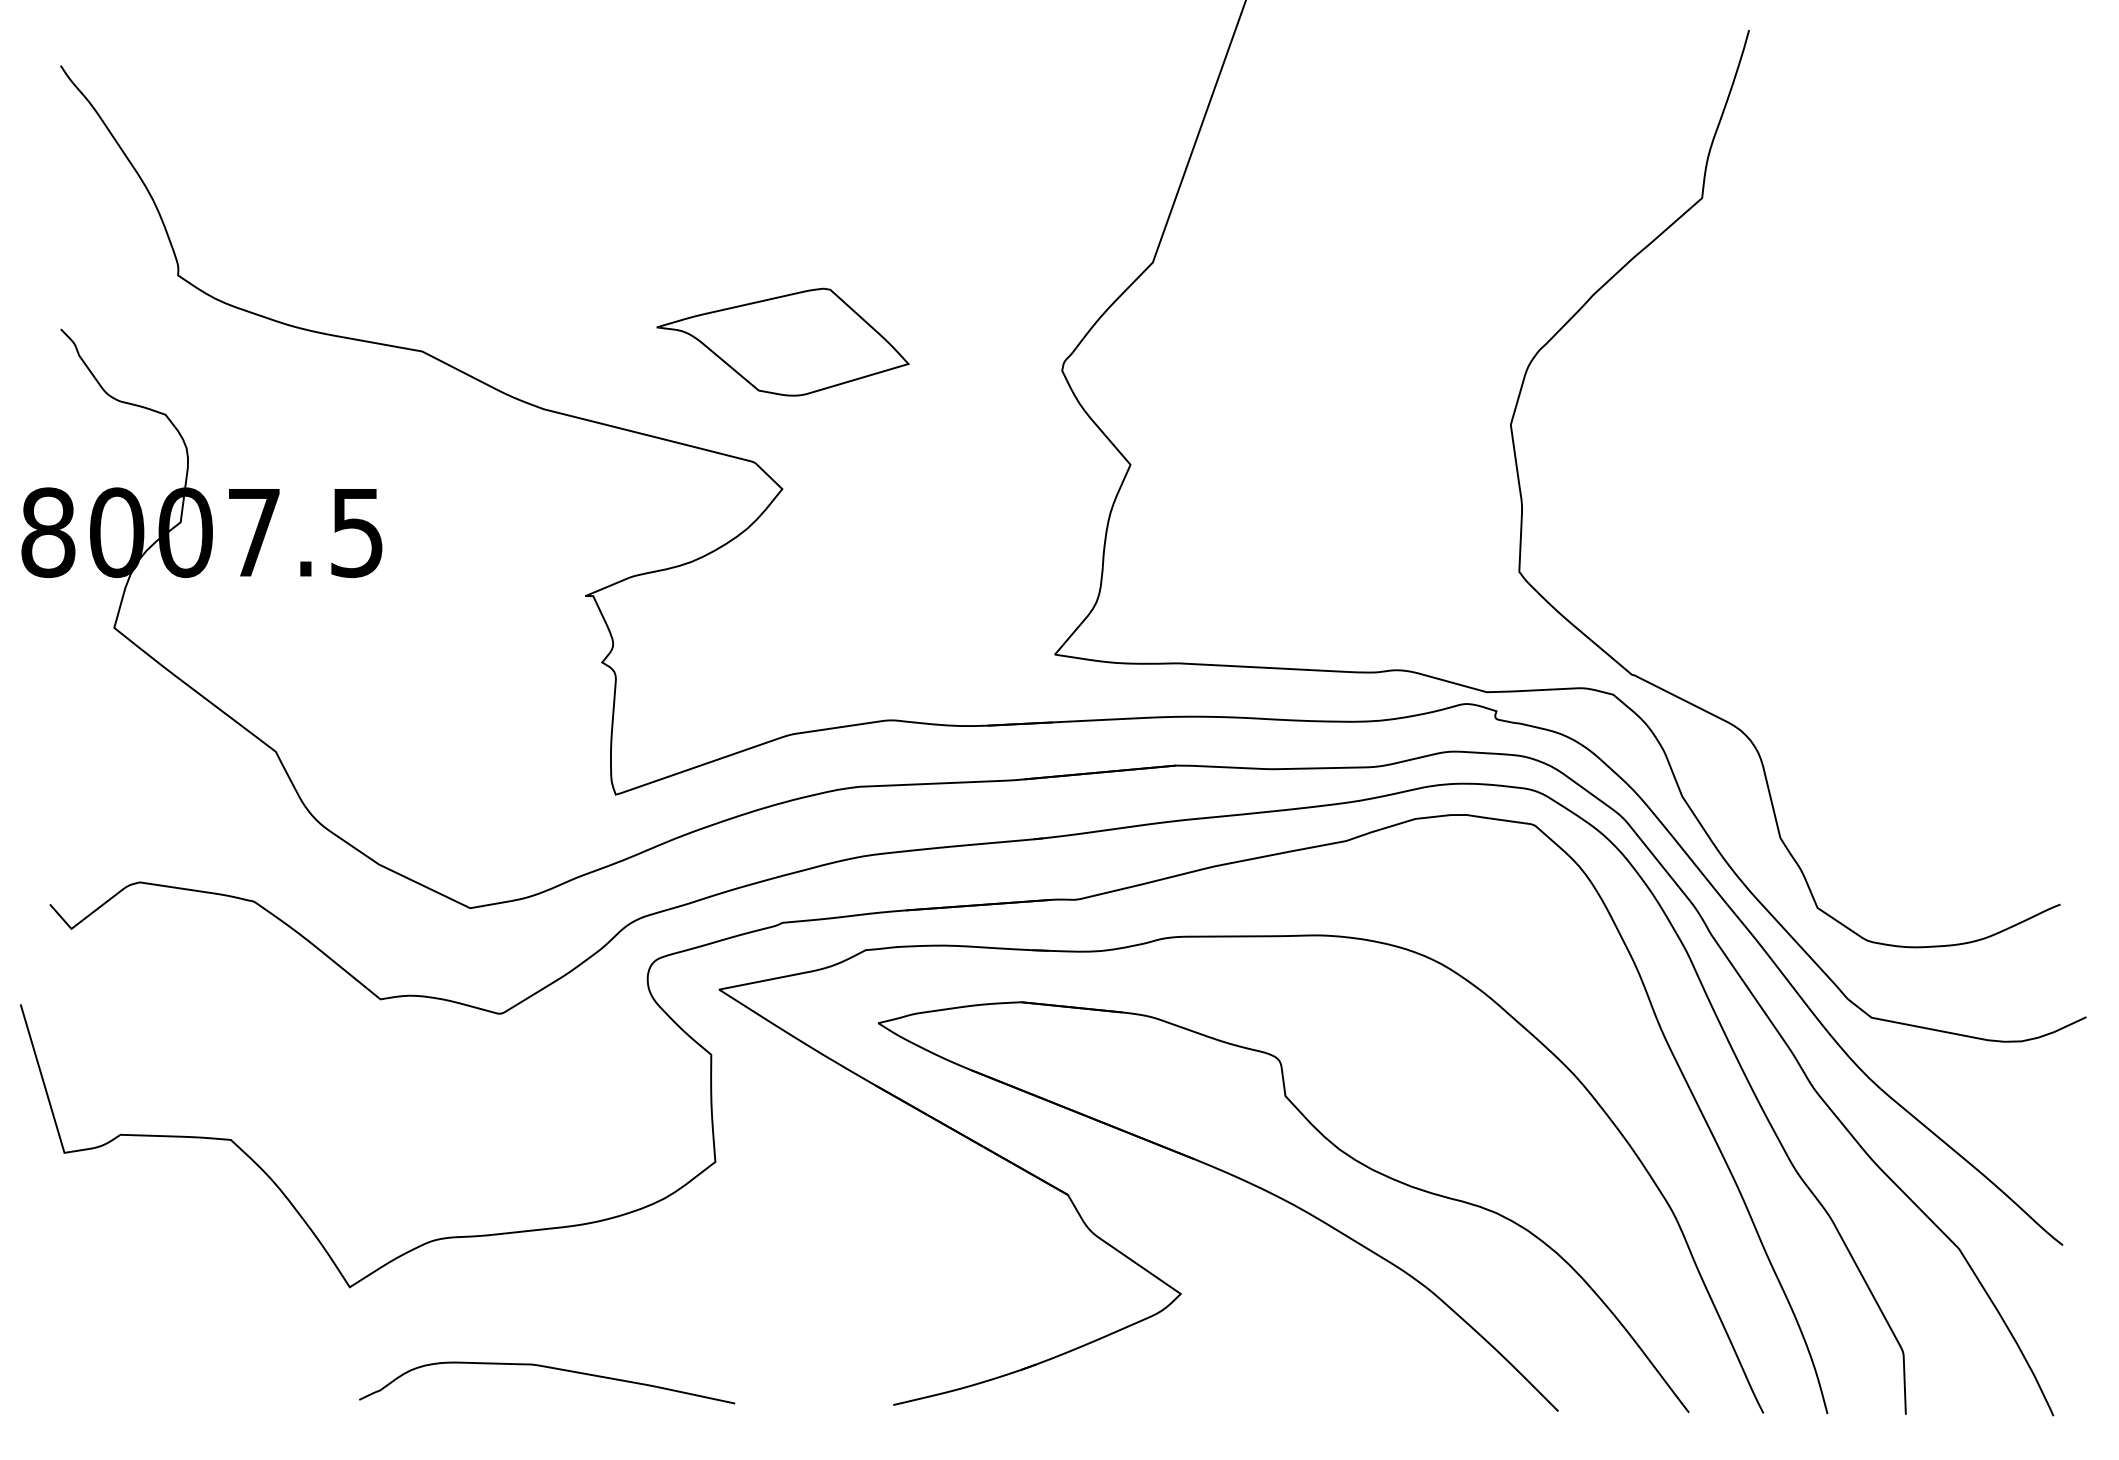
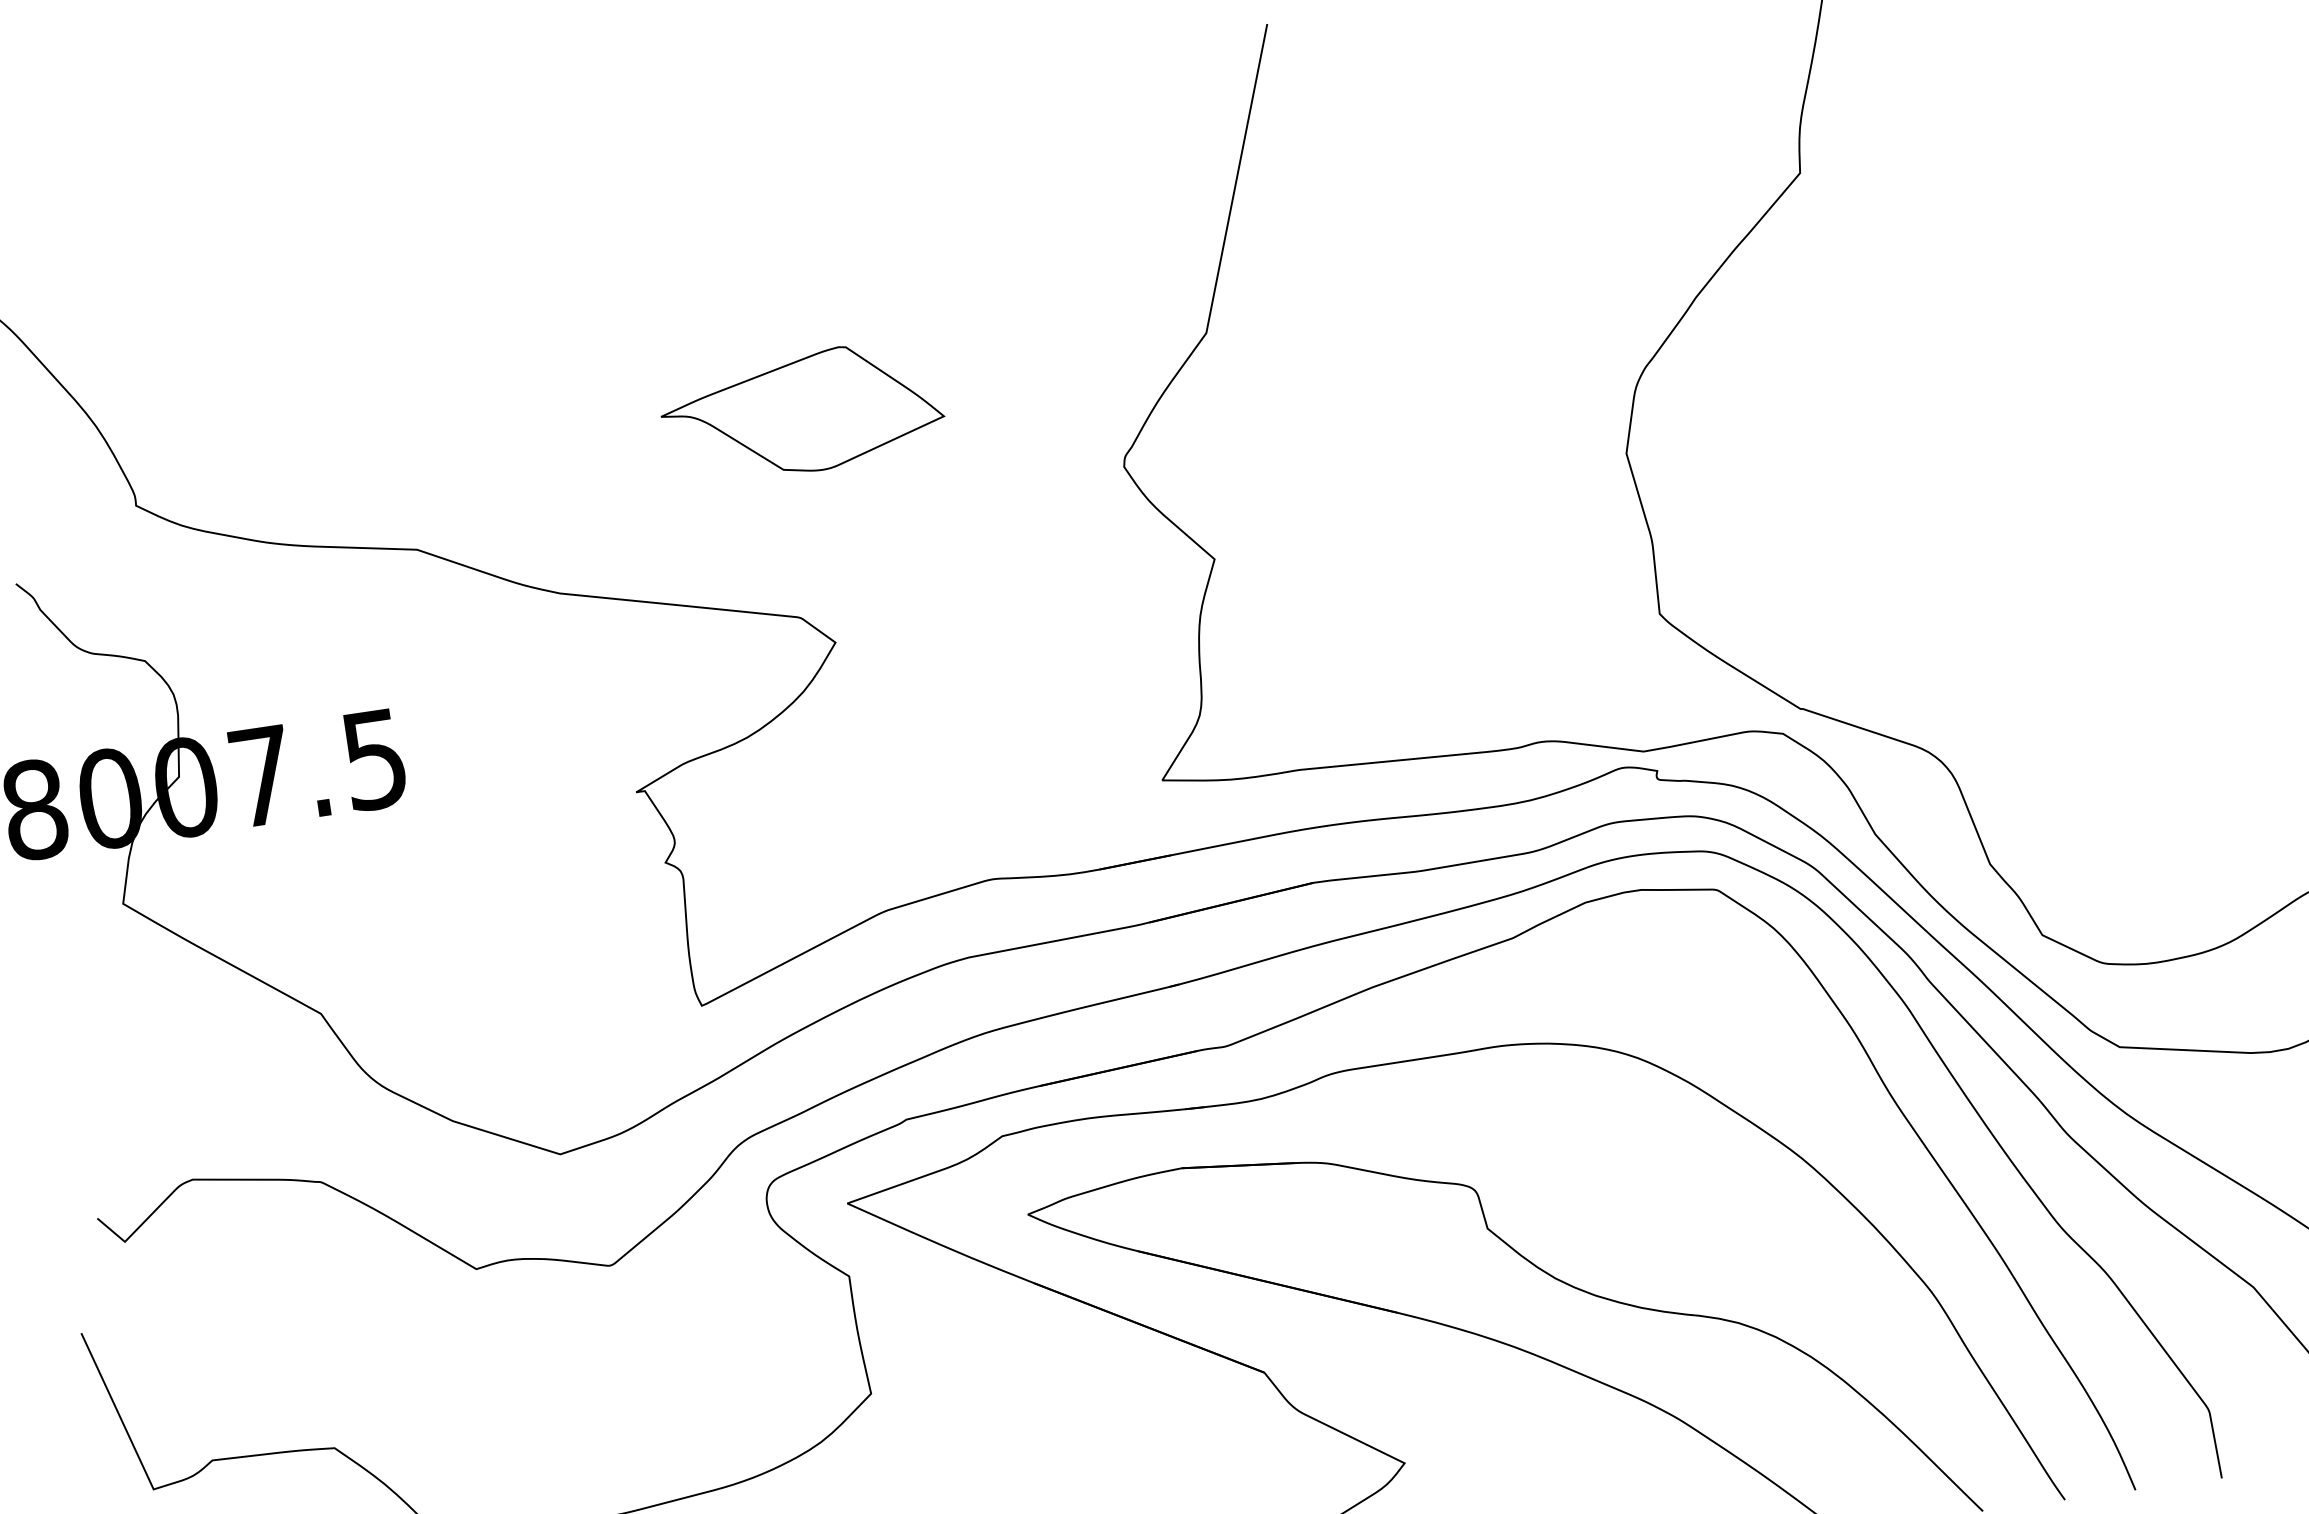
part: (782, 341) -> (801, 412), moved

